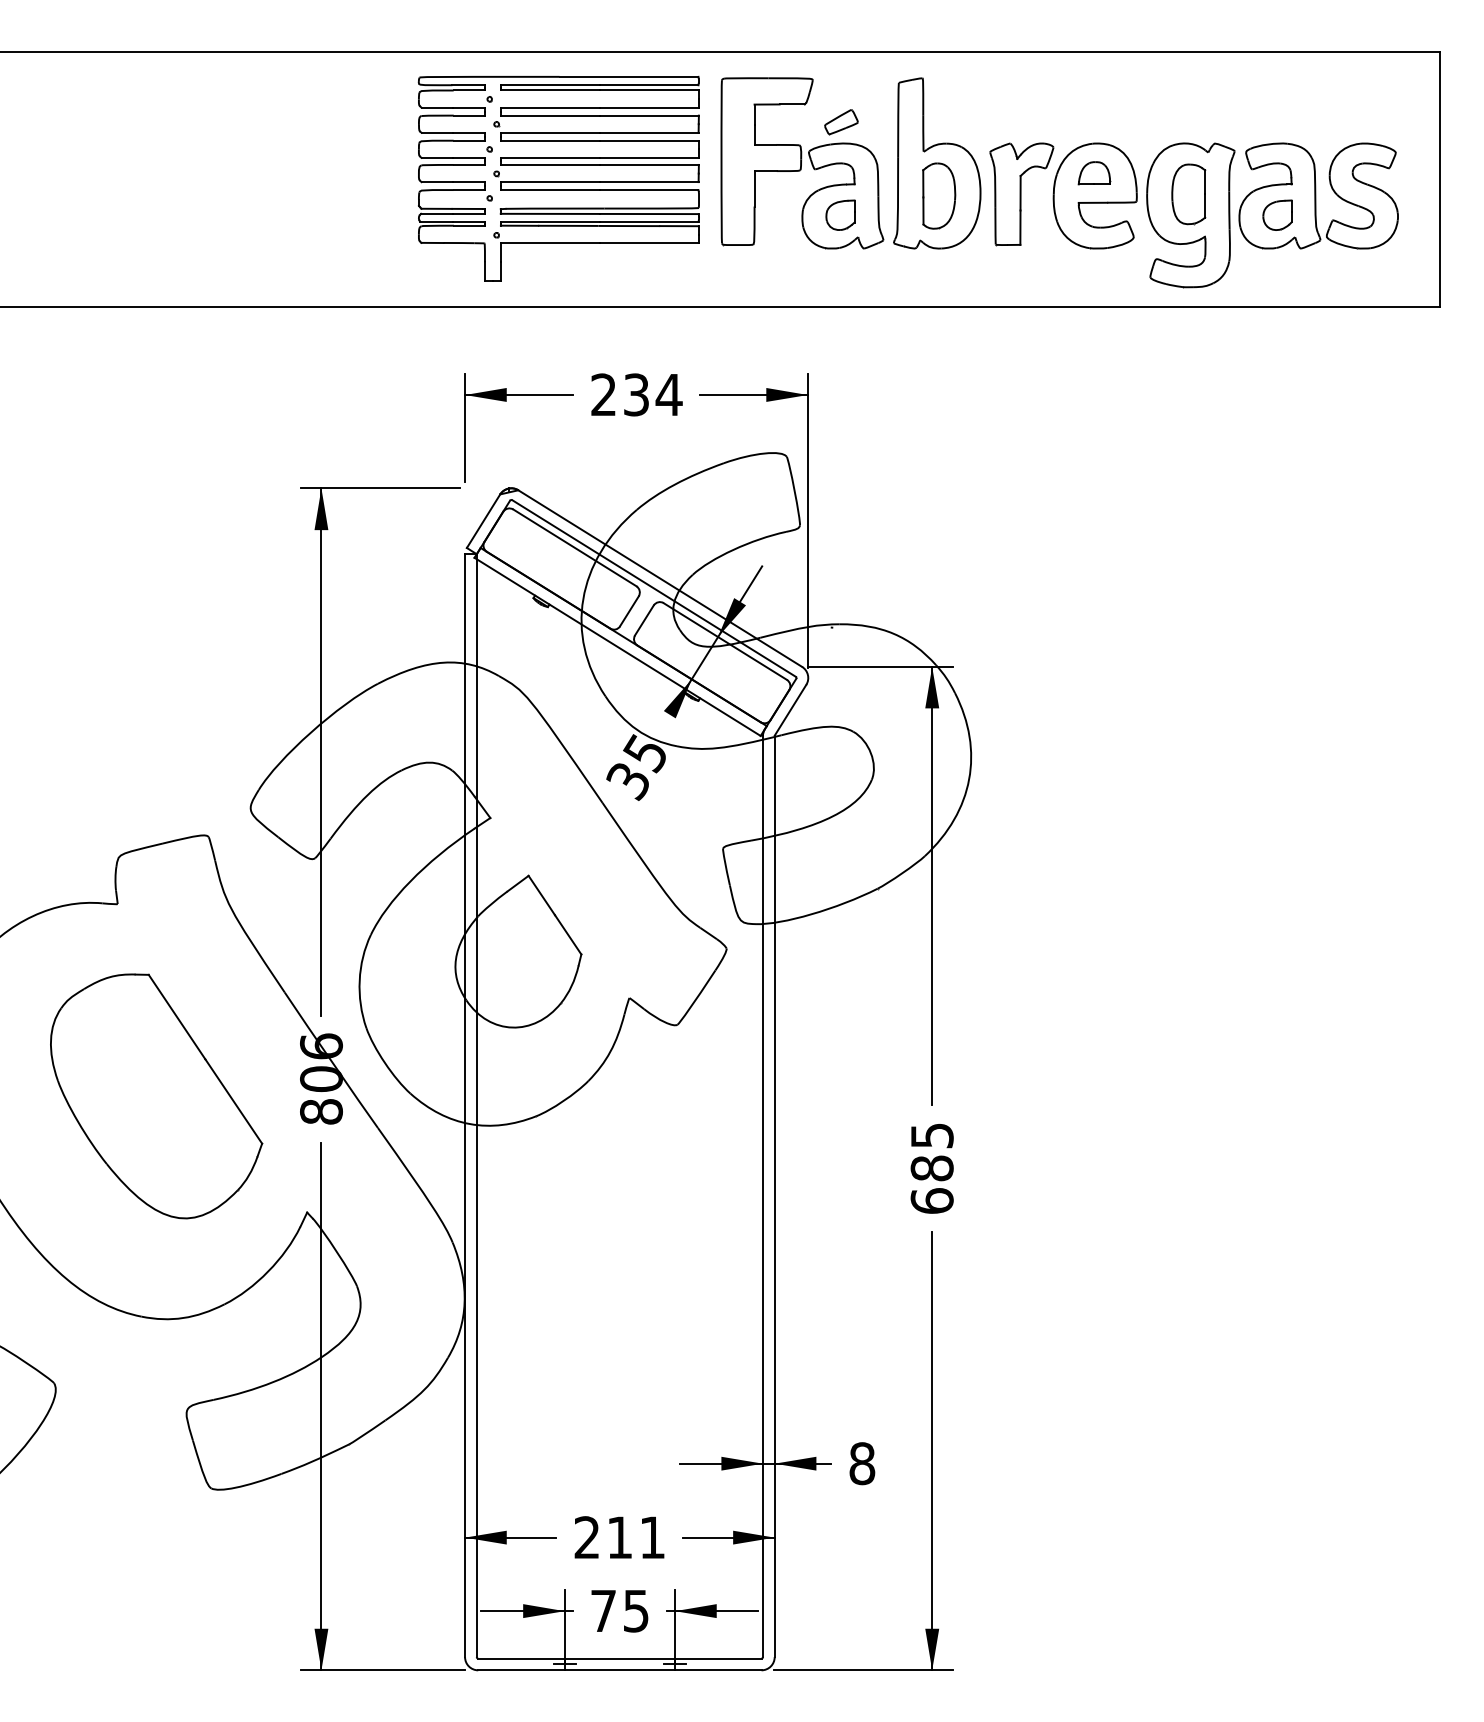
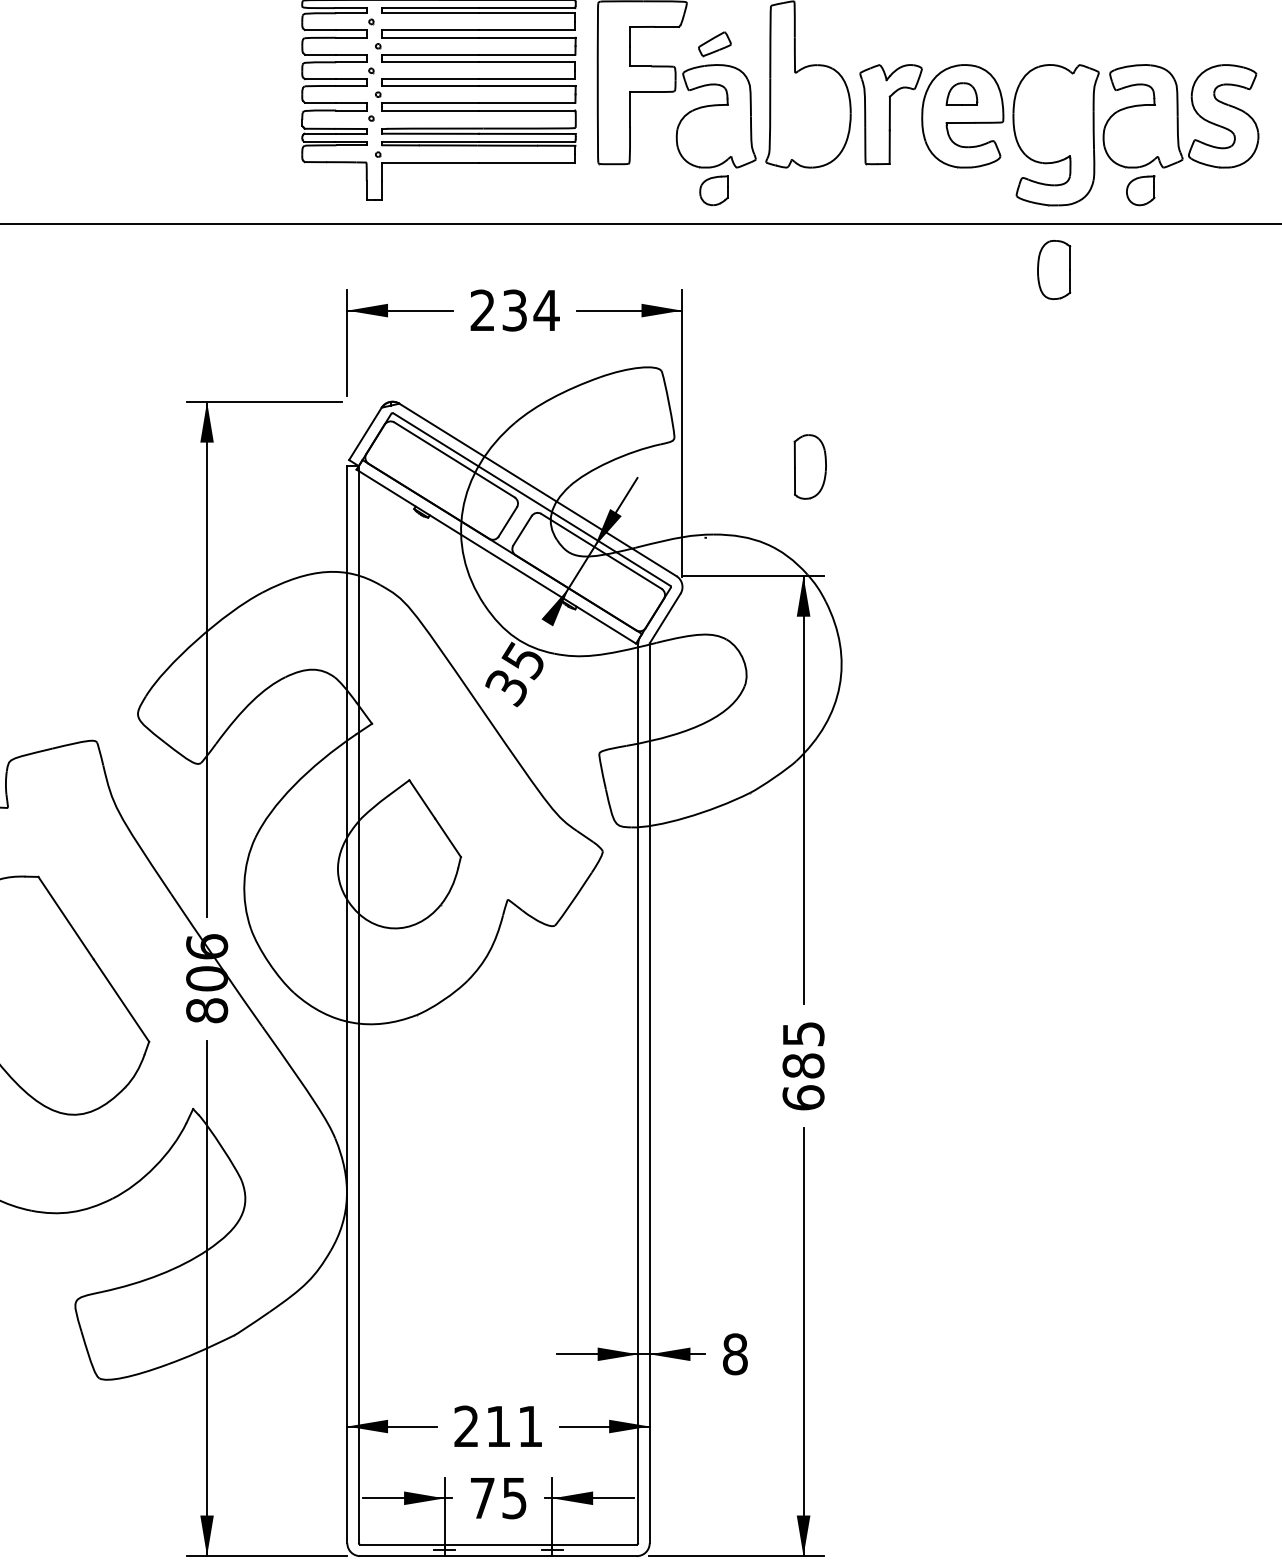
part: (1188, 194) -> (1053, 270), moved
part: (939, 195) -> (810, 466), moved
part: (840, 214) -> (713, 190), moved
part: (1277, 214) -> (1140, 190), moved

